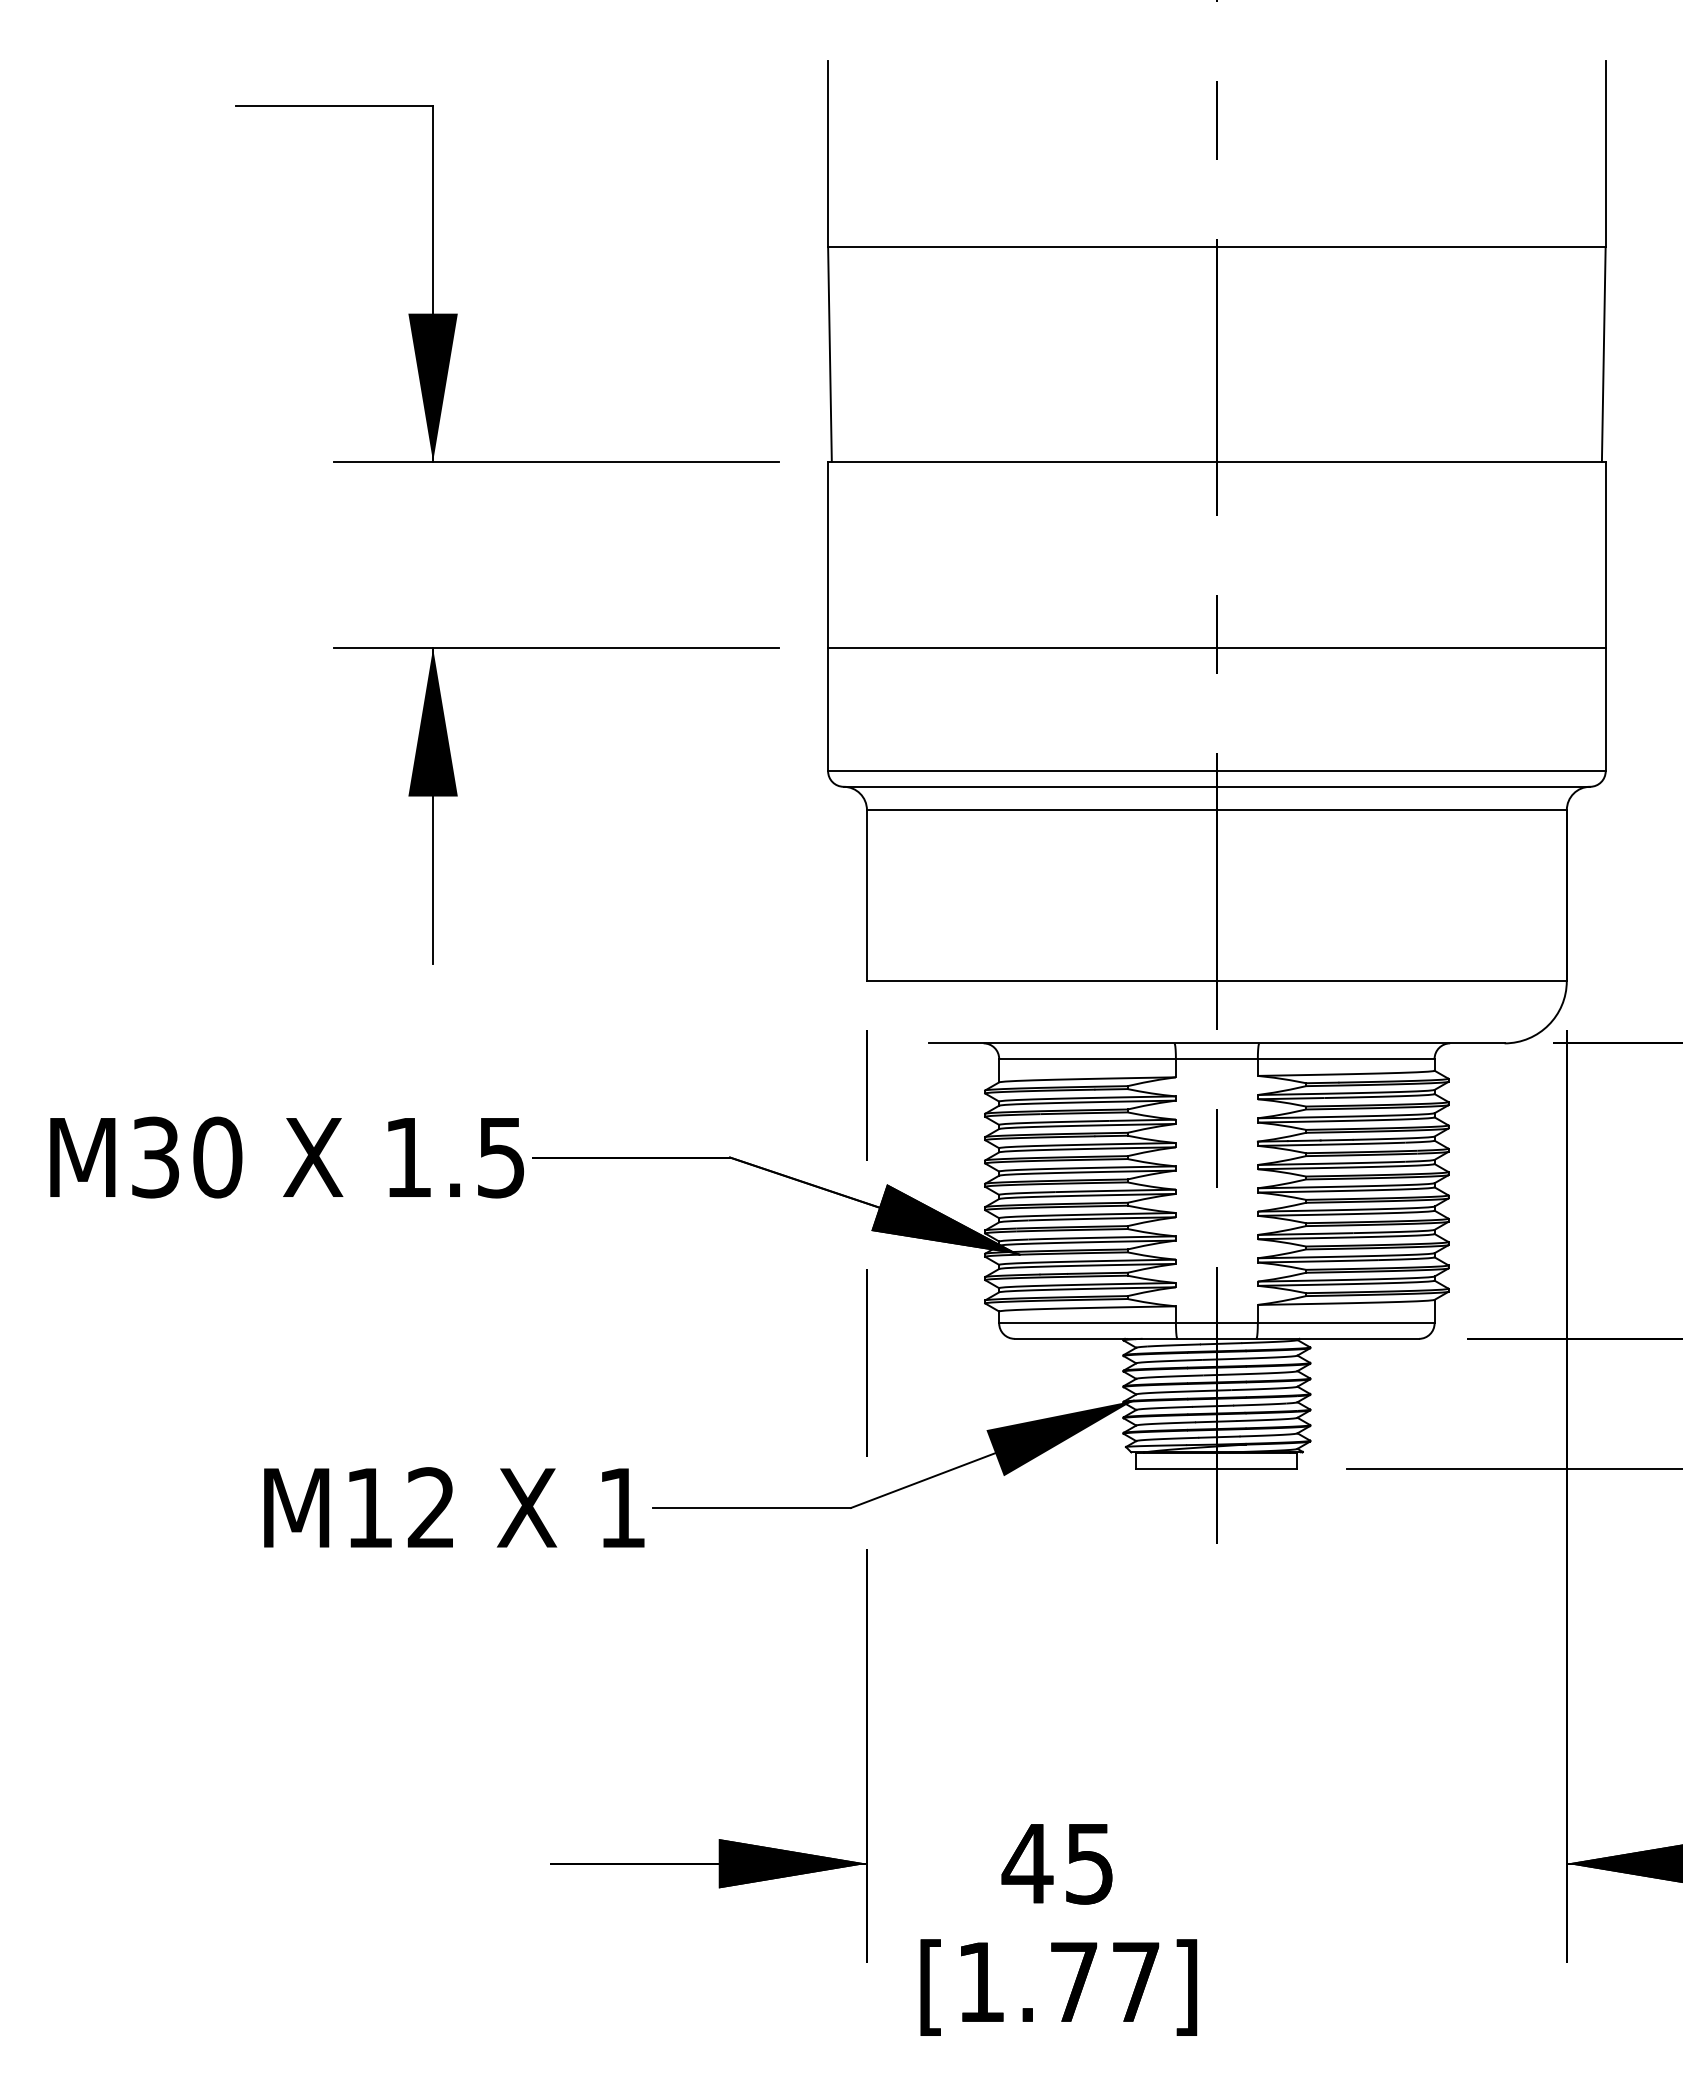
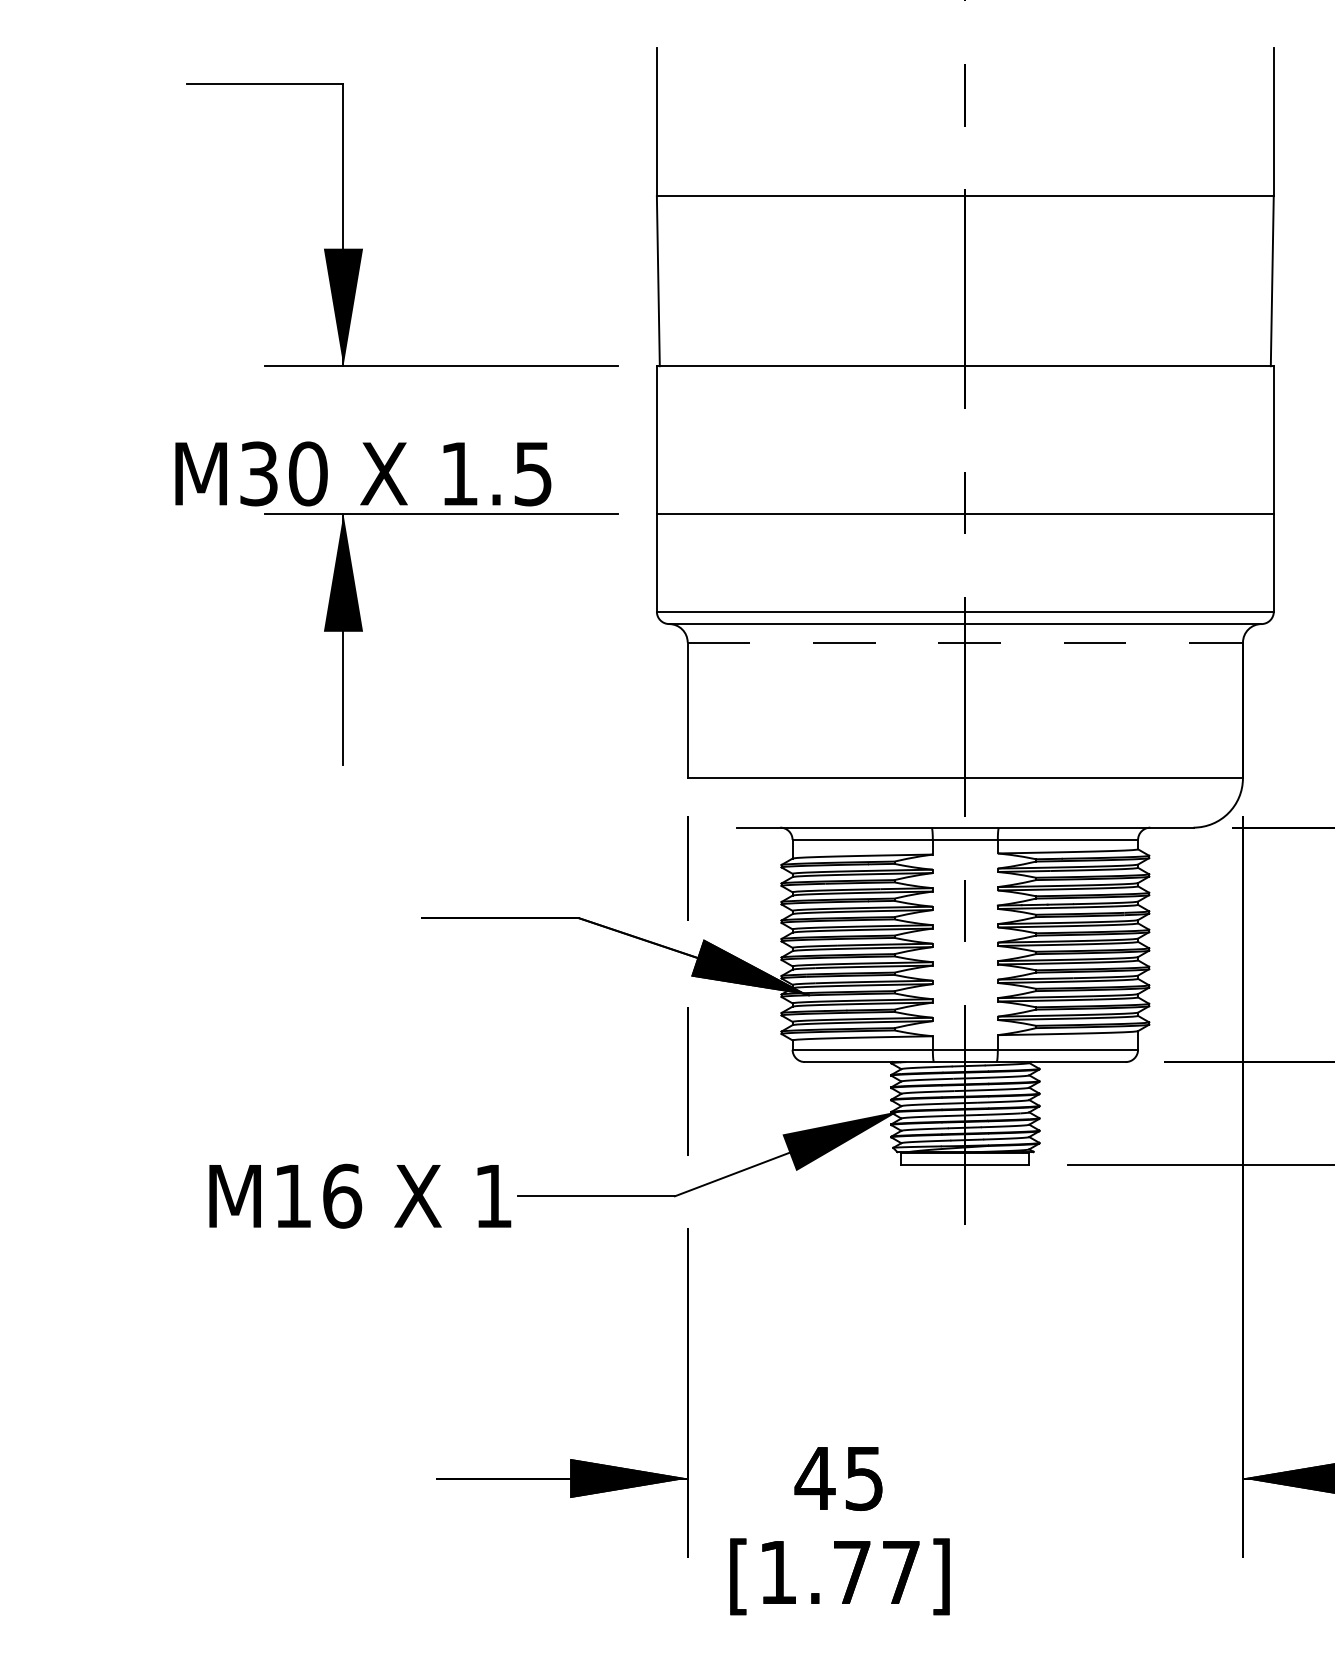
line: (1216, 810) -> (965, 642), solid -> dashed
text: (286, 1157) -> (362, 473), moved
text: (431, 1507) -> (342, 1195), M12 -> M16

